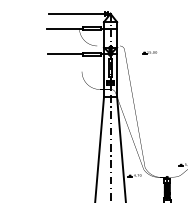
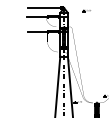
part: (149, 52) -> (86, 10), moved

